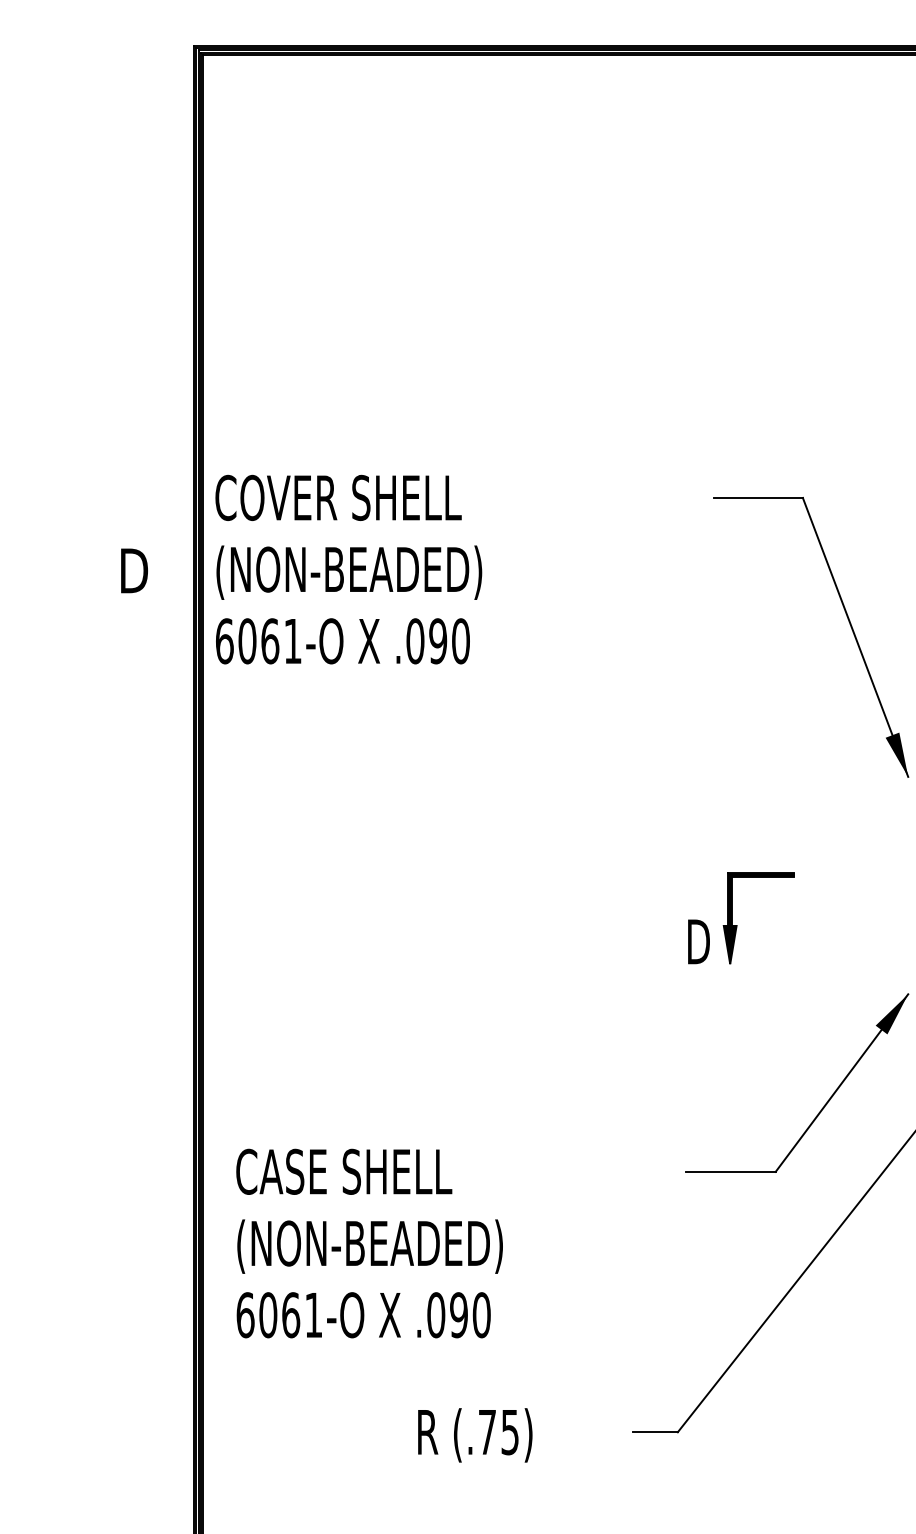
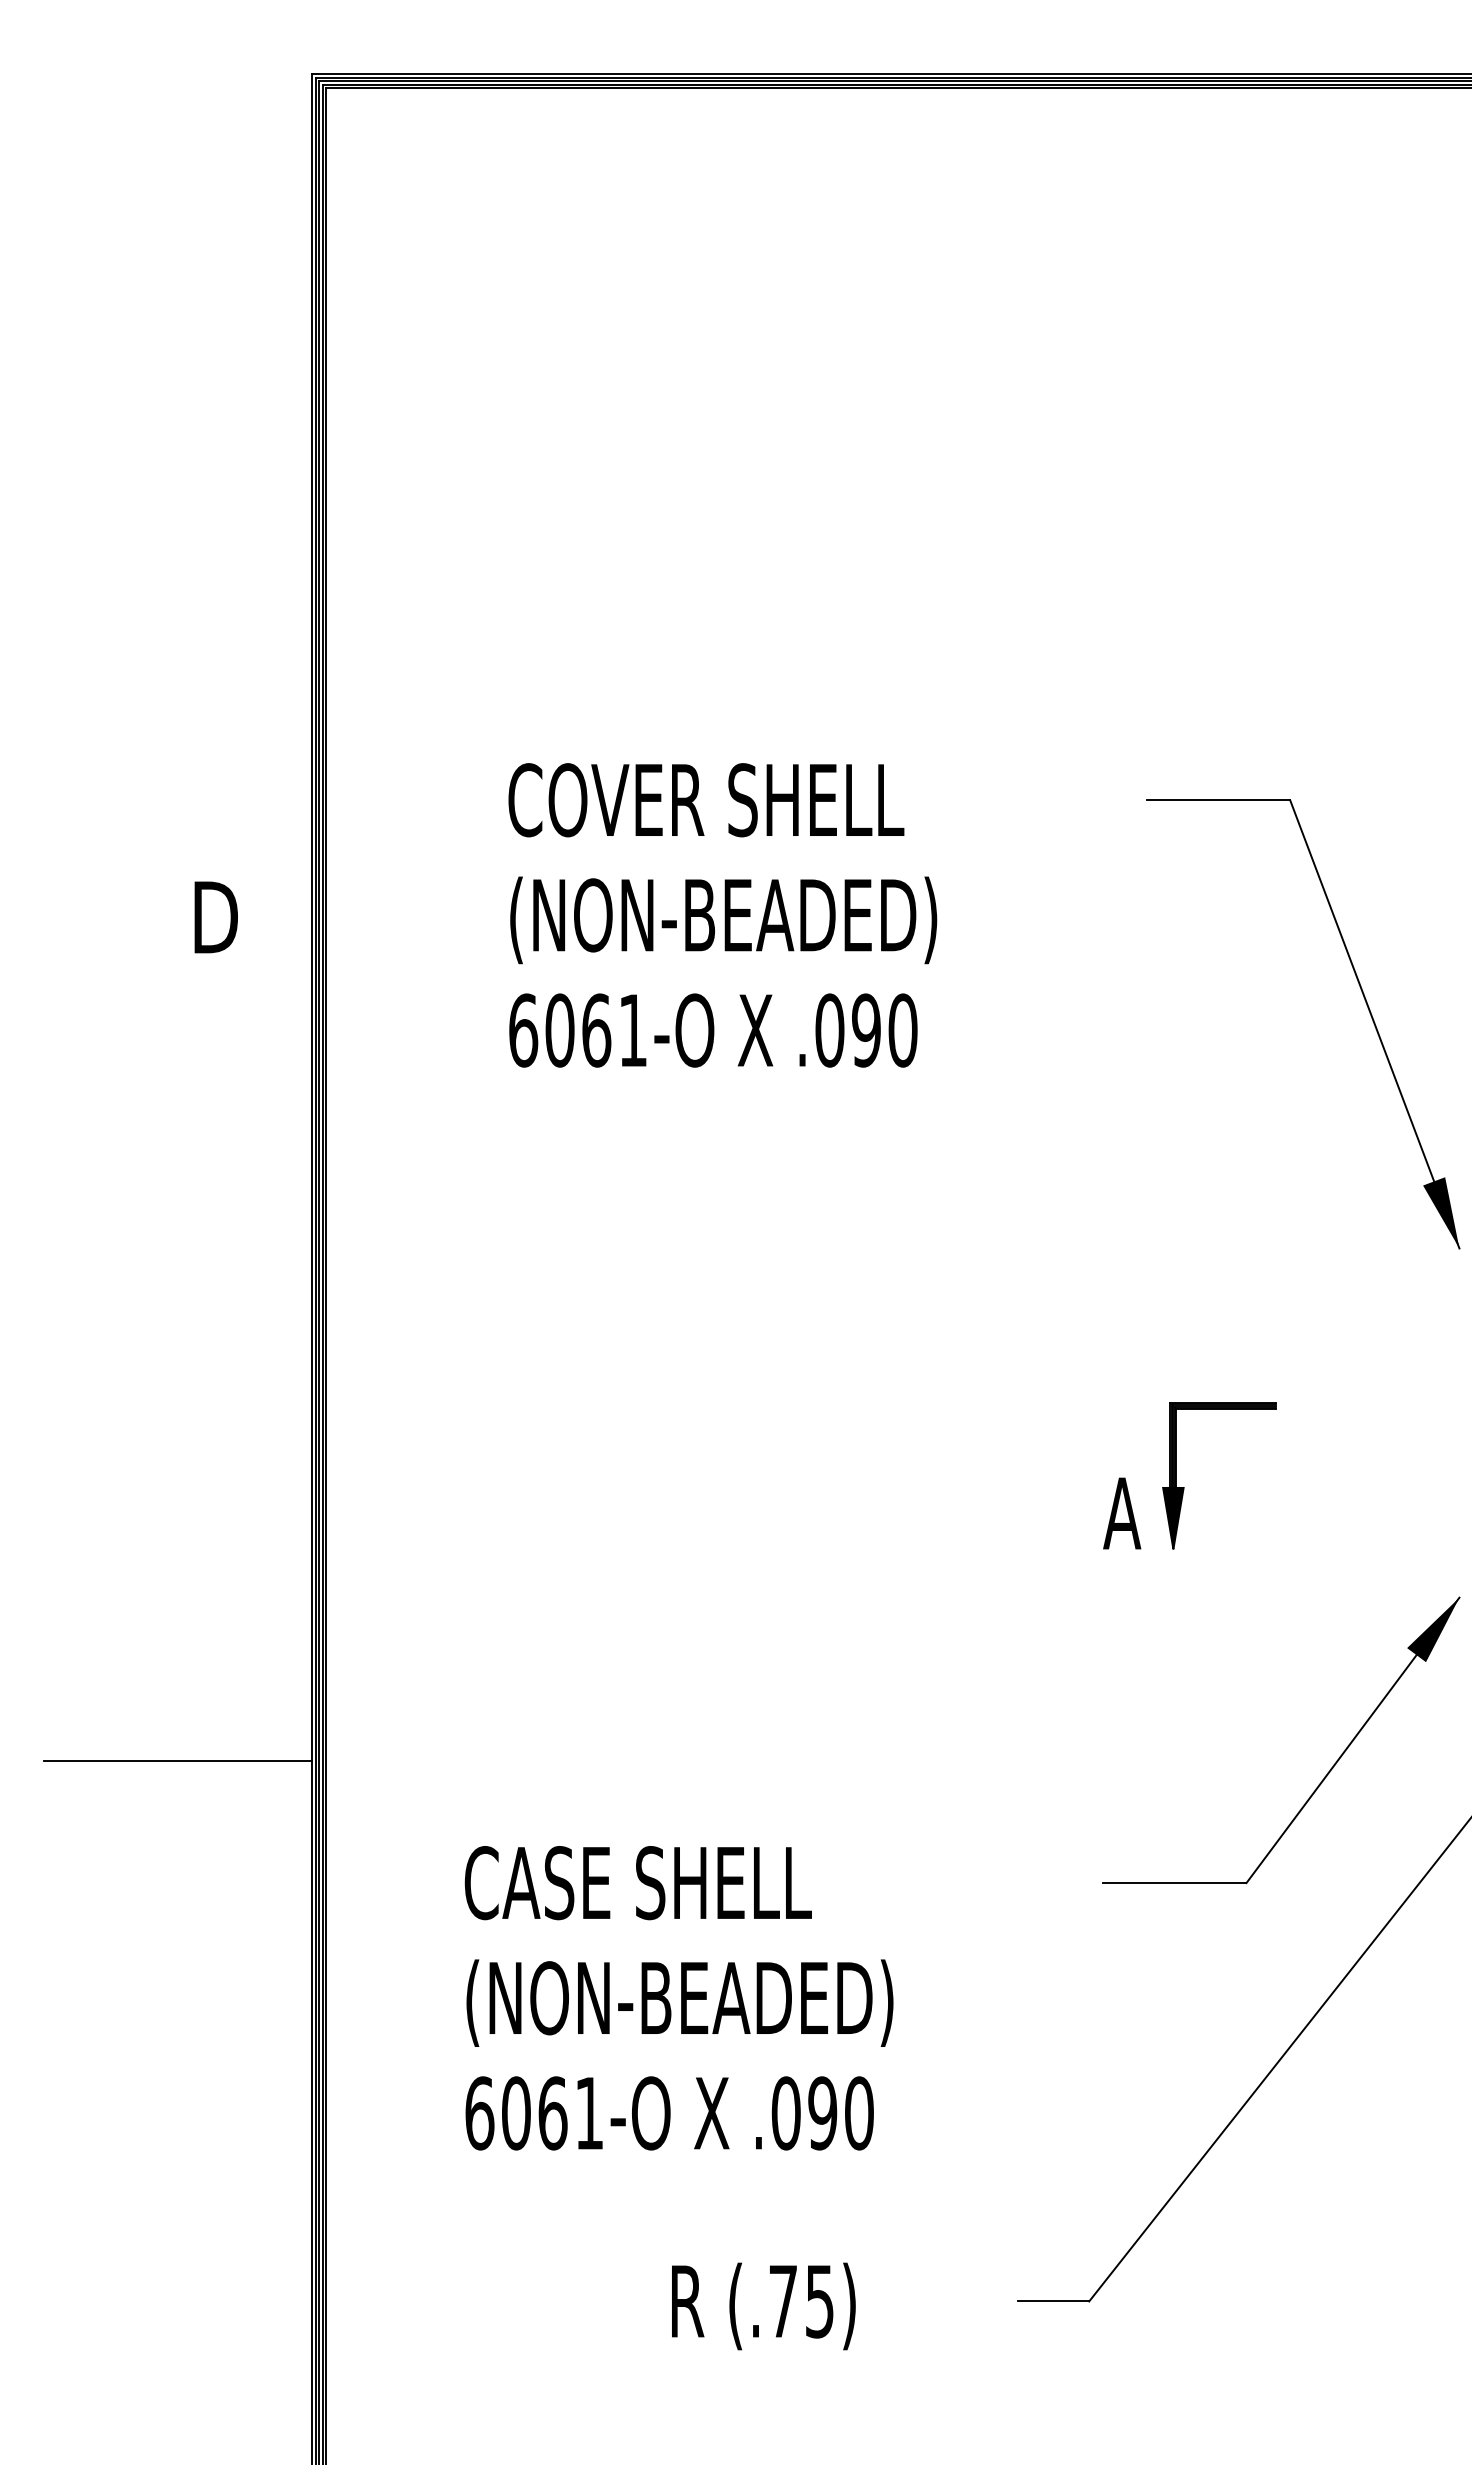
text: (348, 569) -> (722, 915), moved
text: (698, 941) -> (1122, 1512), D -> A
line: (110, 1095) -> (177, 1760), added
text: (369, 1243) -> (678, 1998), moved

